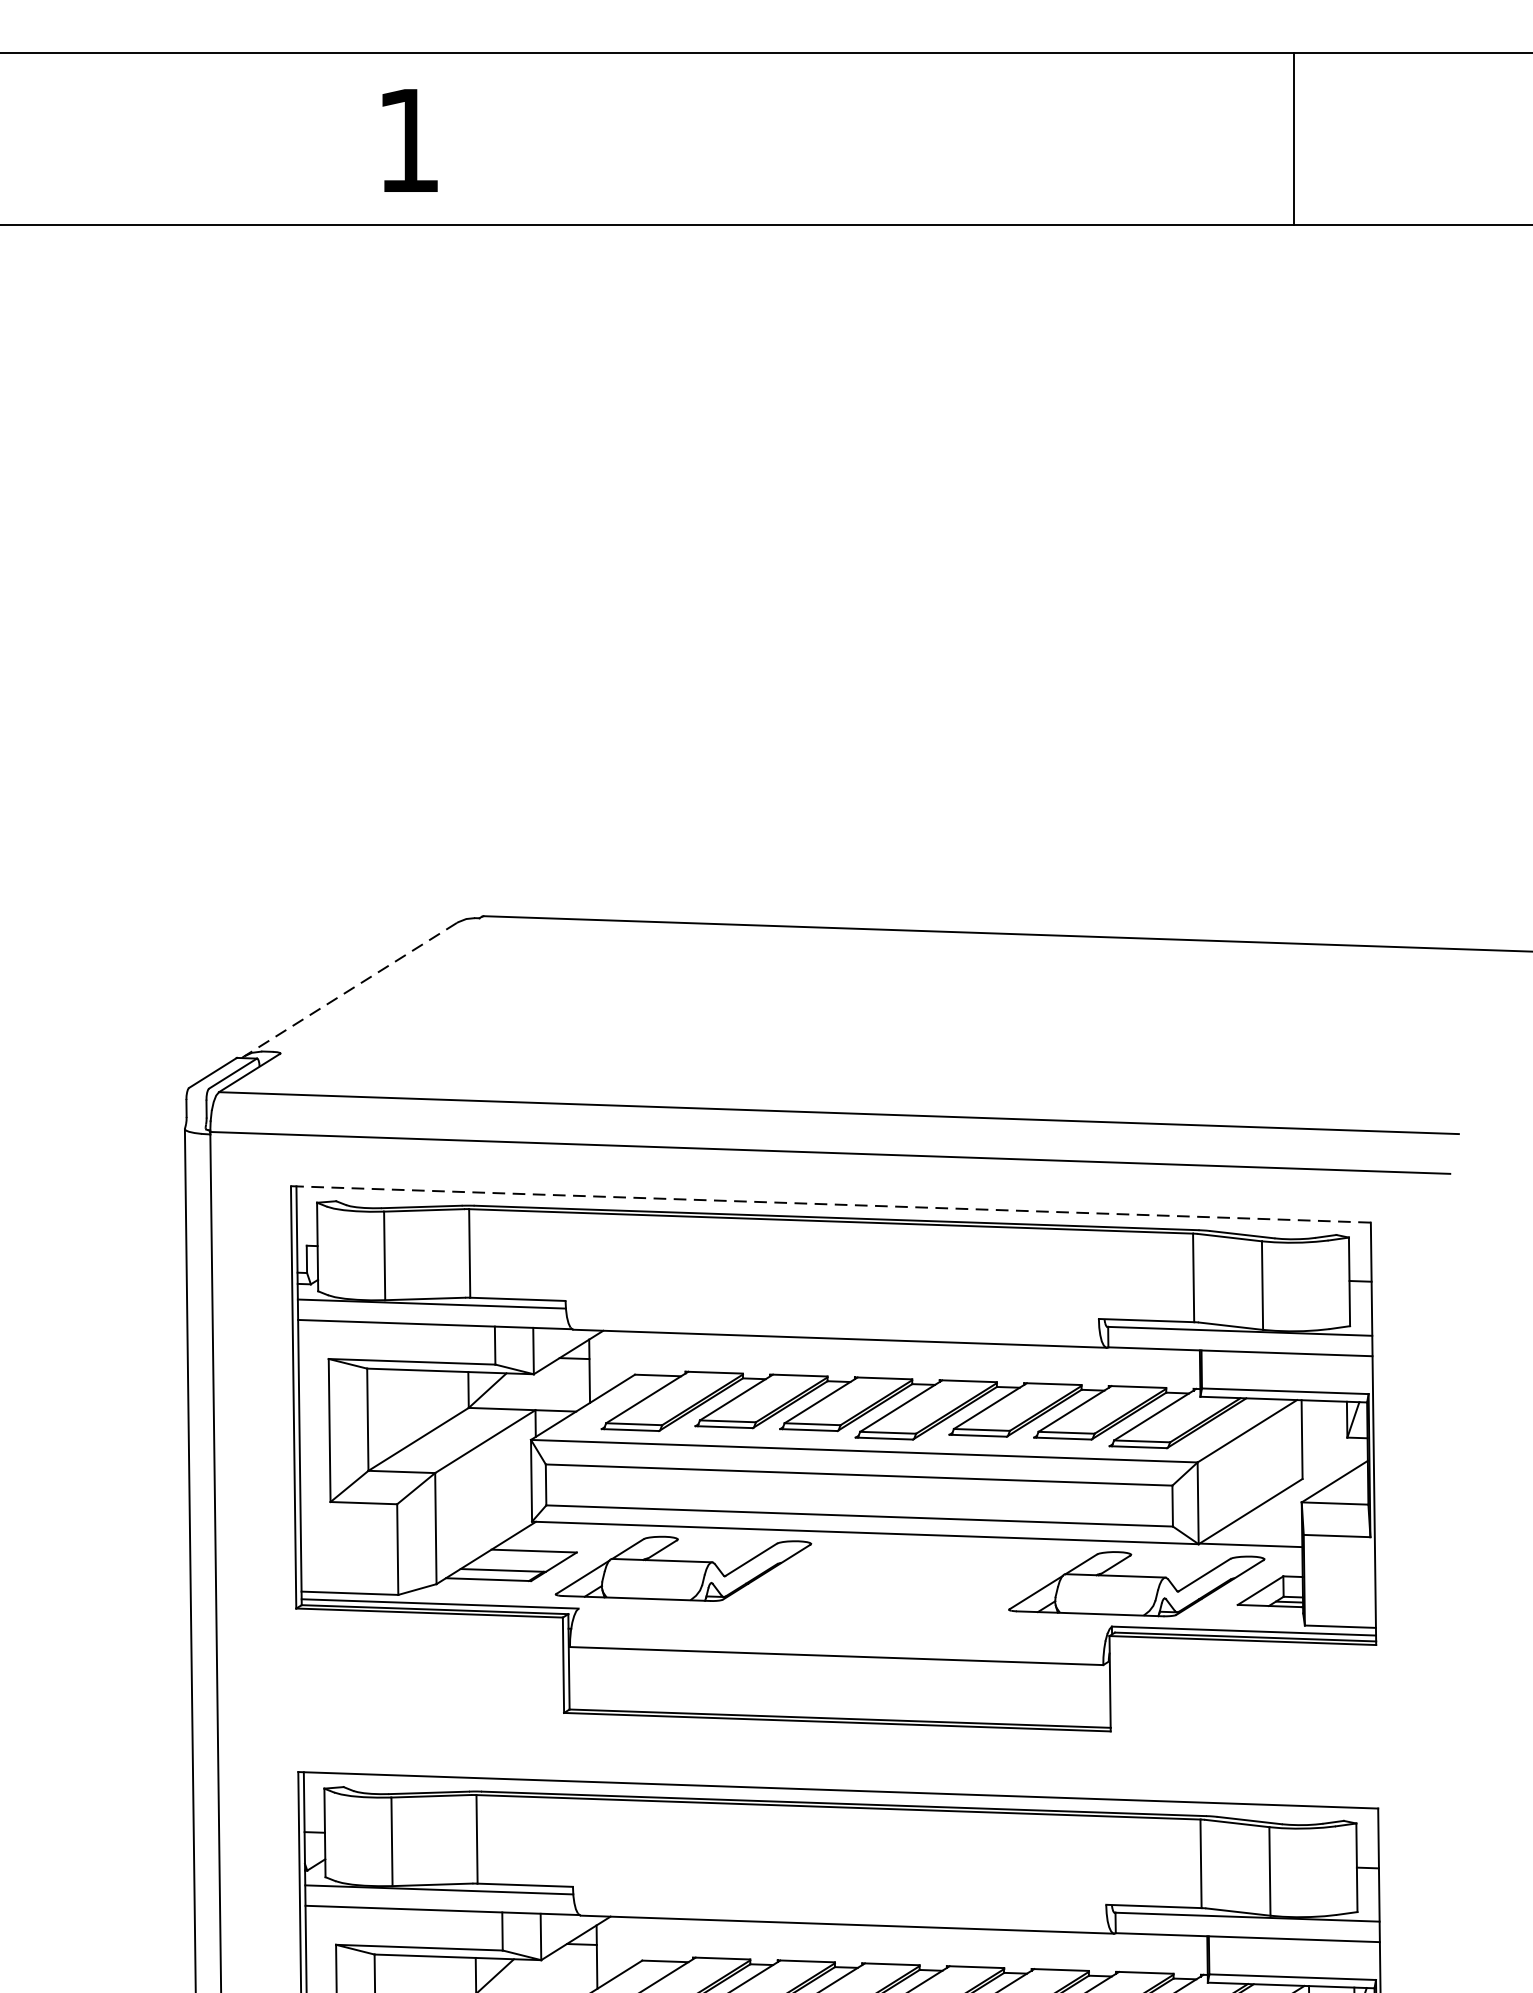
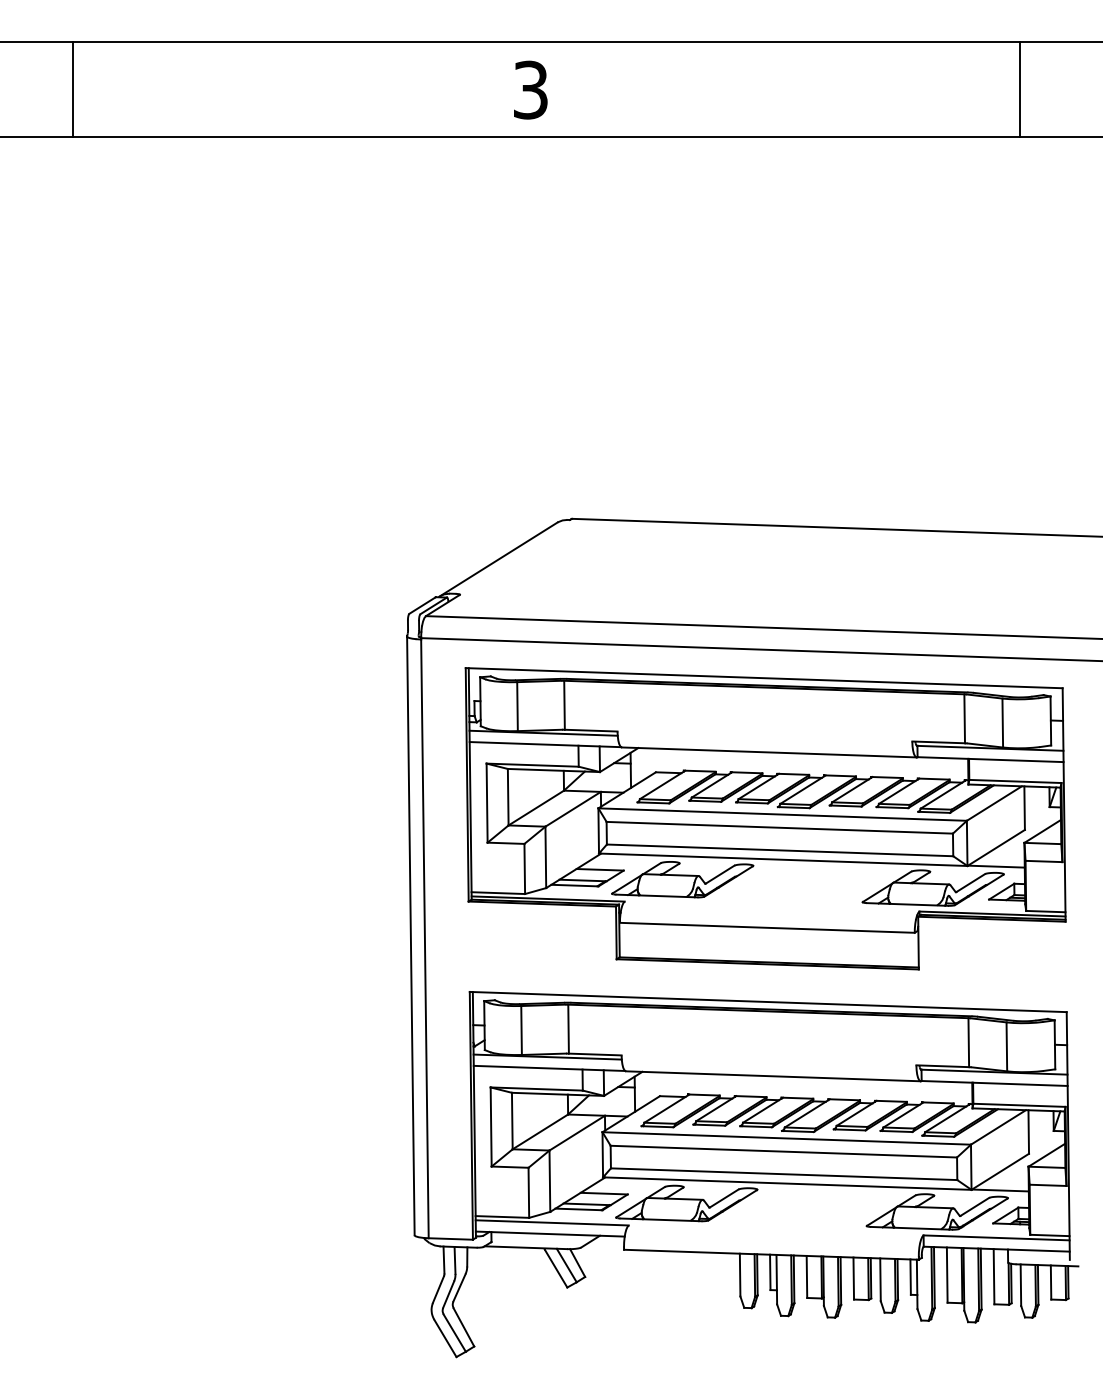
text: (408, 139) -> (530, 89), 1 -> 3
line: (350, 989) -> (498, 559), dashed -> solid
line: (831, 1204) -> (764, 678), dashed -> solid

